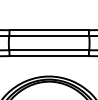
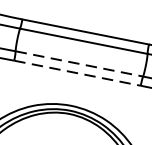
line: (49, 50) -> (79, 64), solid -> dashed
line: (49, 56) -> (77, 73), solid -> dashed

